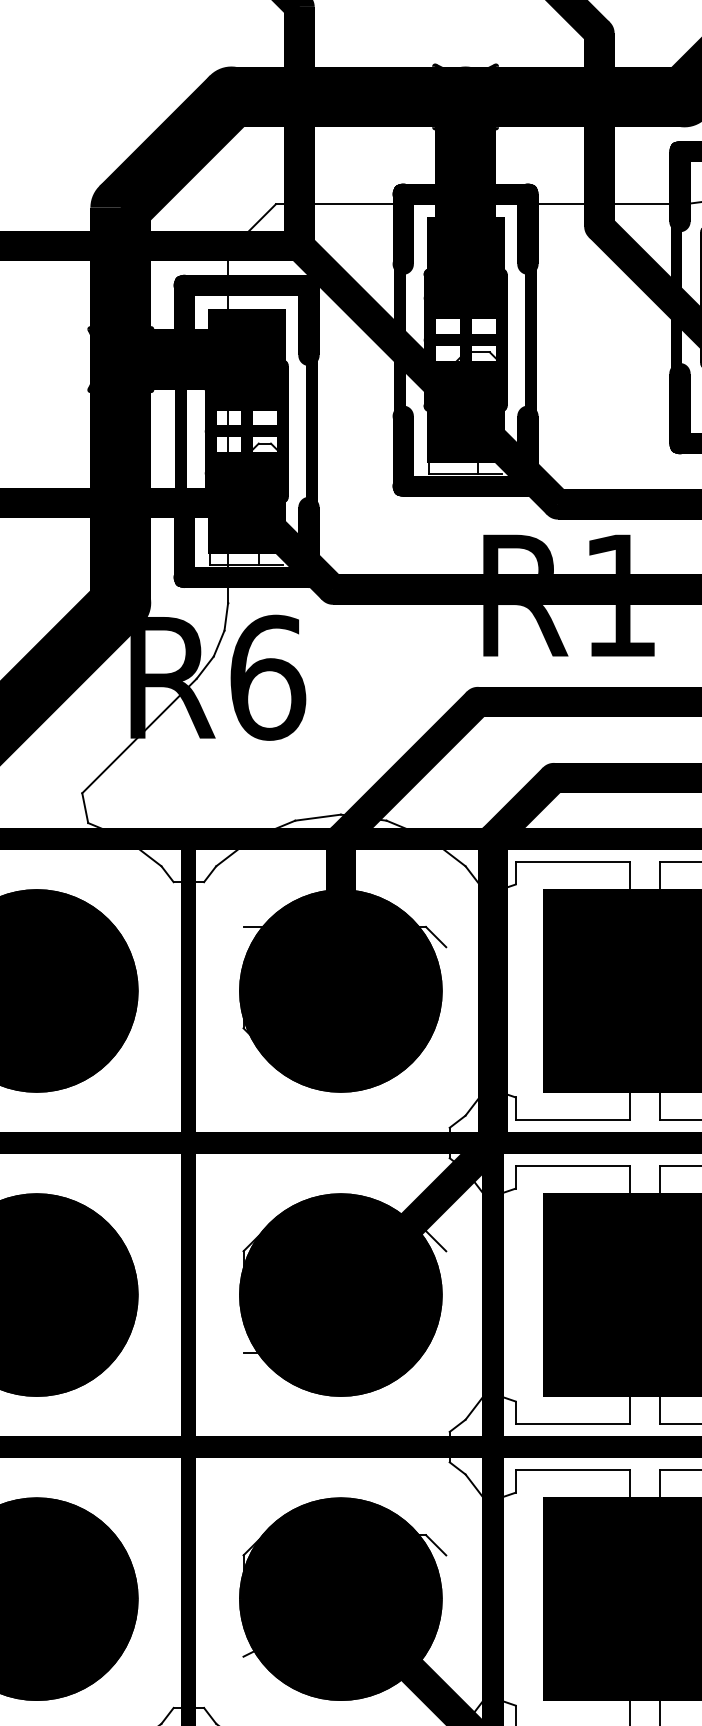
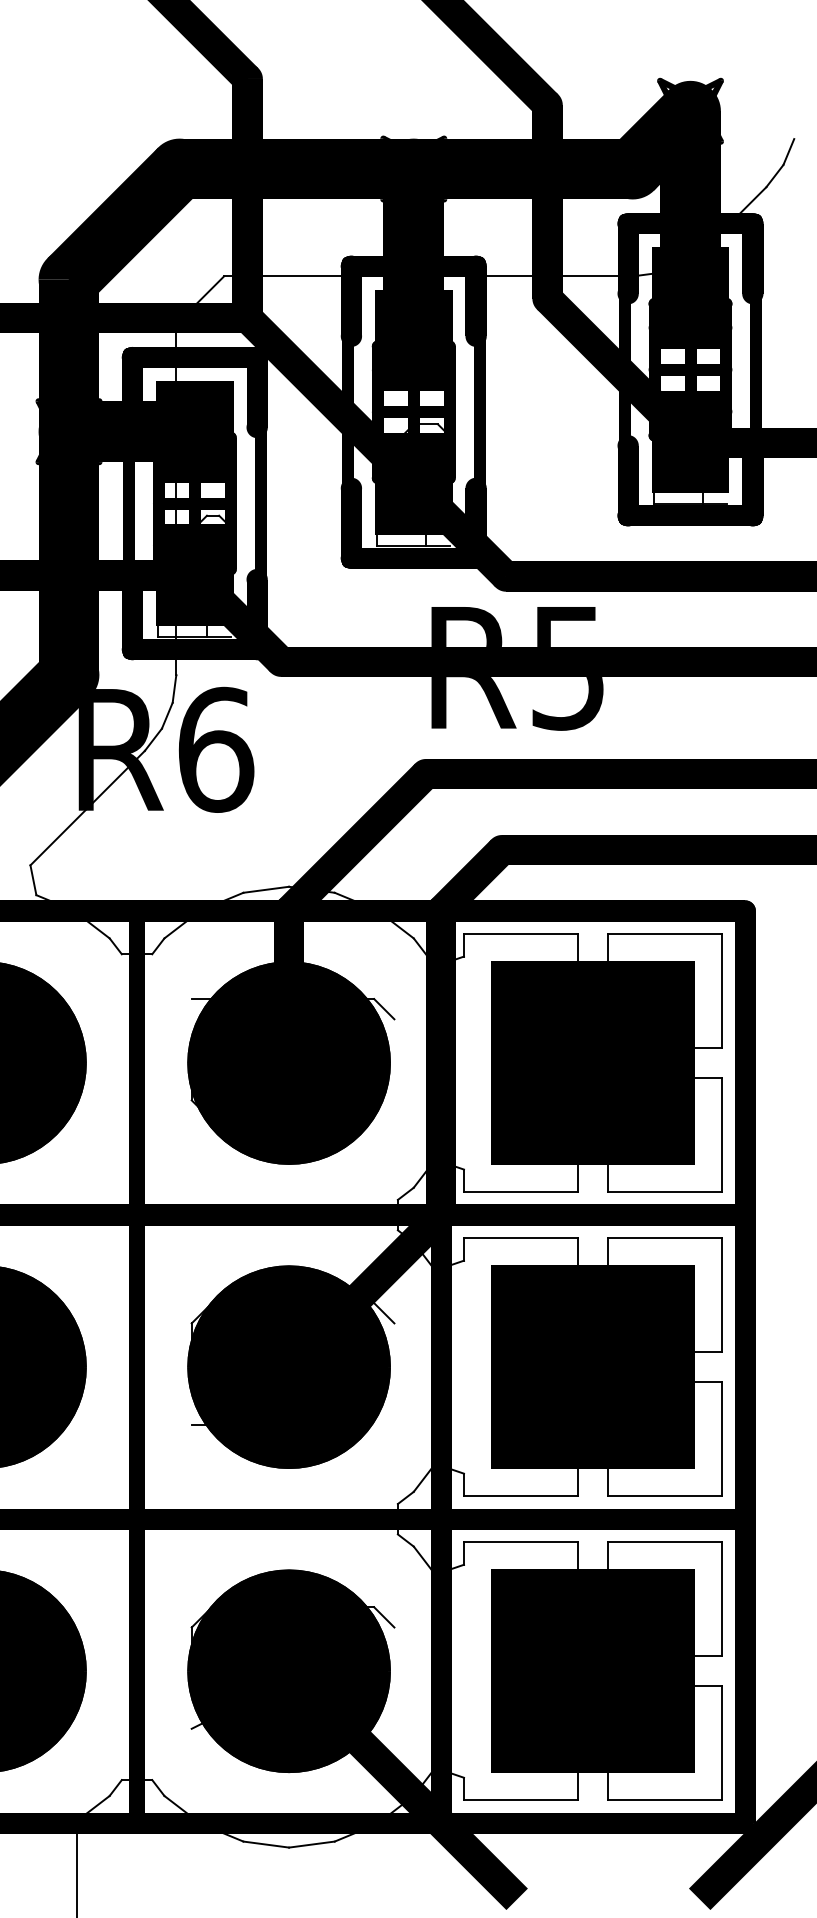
text: (619, 596) -> (567, 668), R1 -> R5

